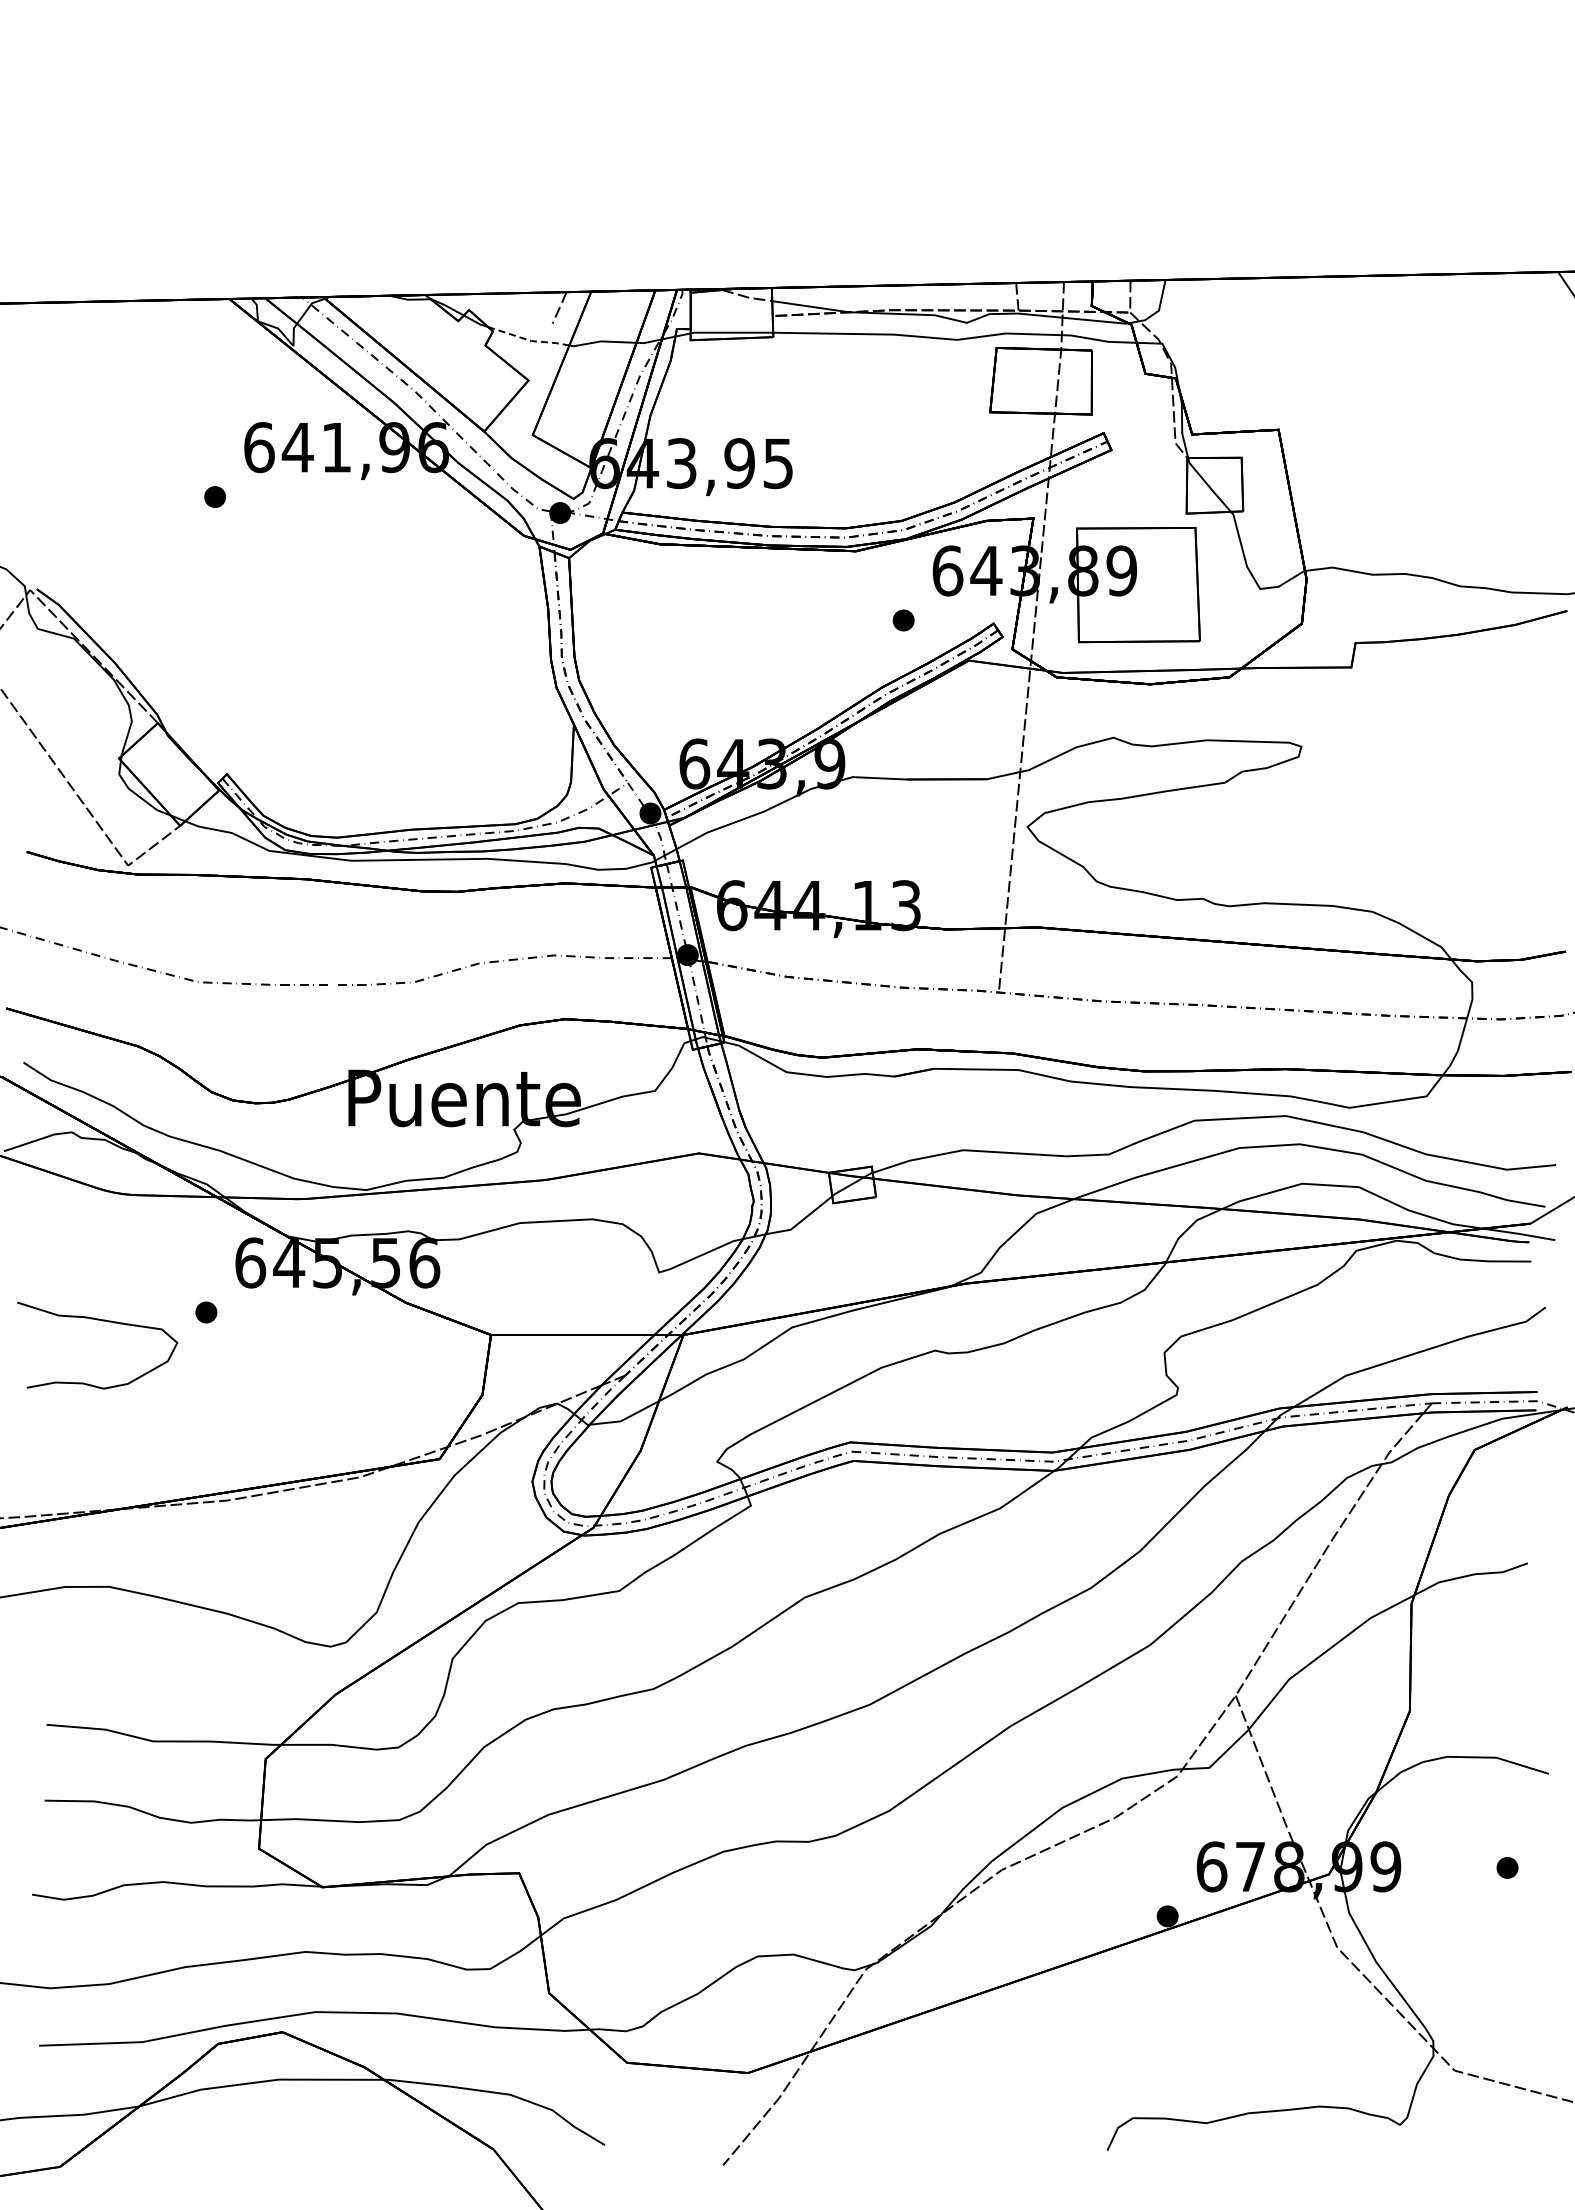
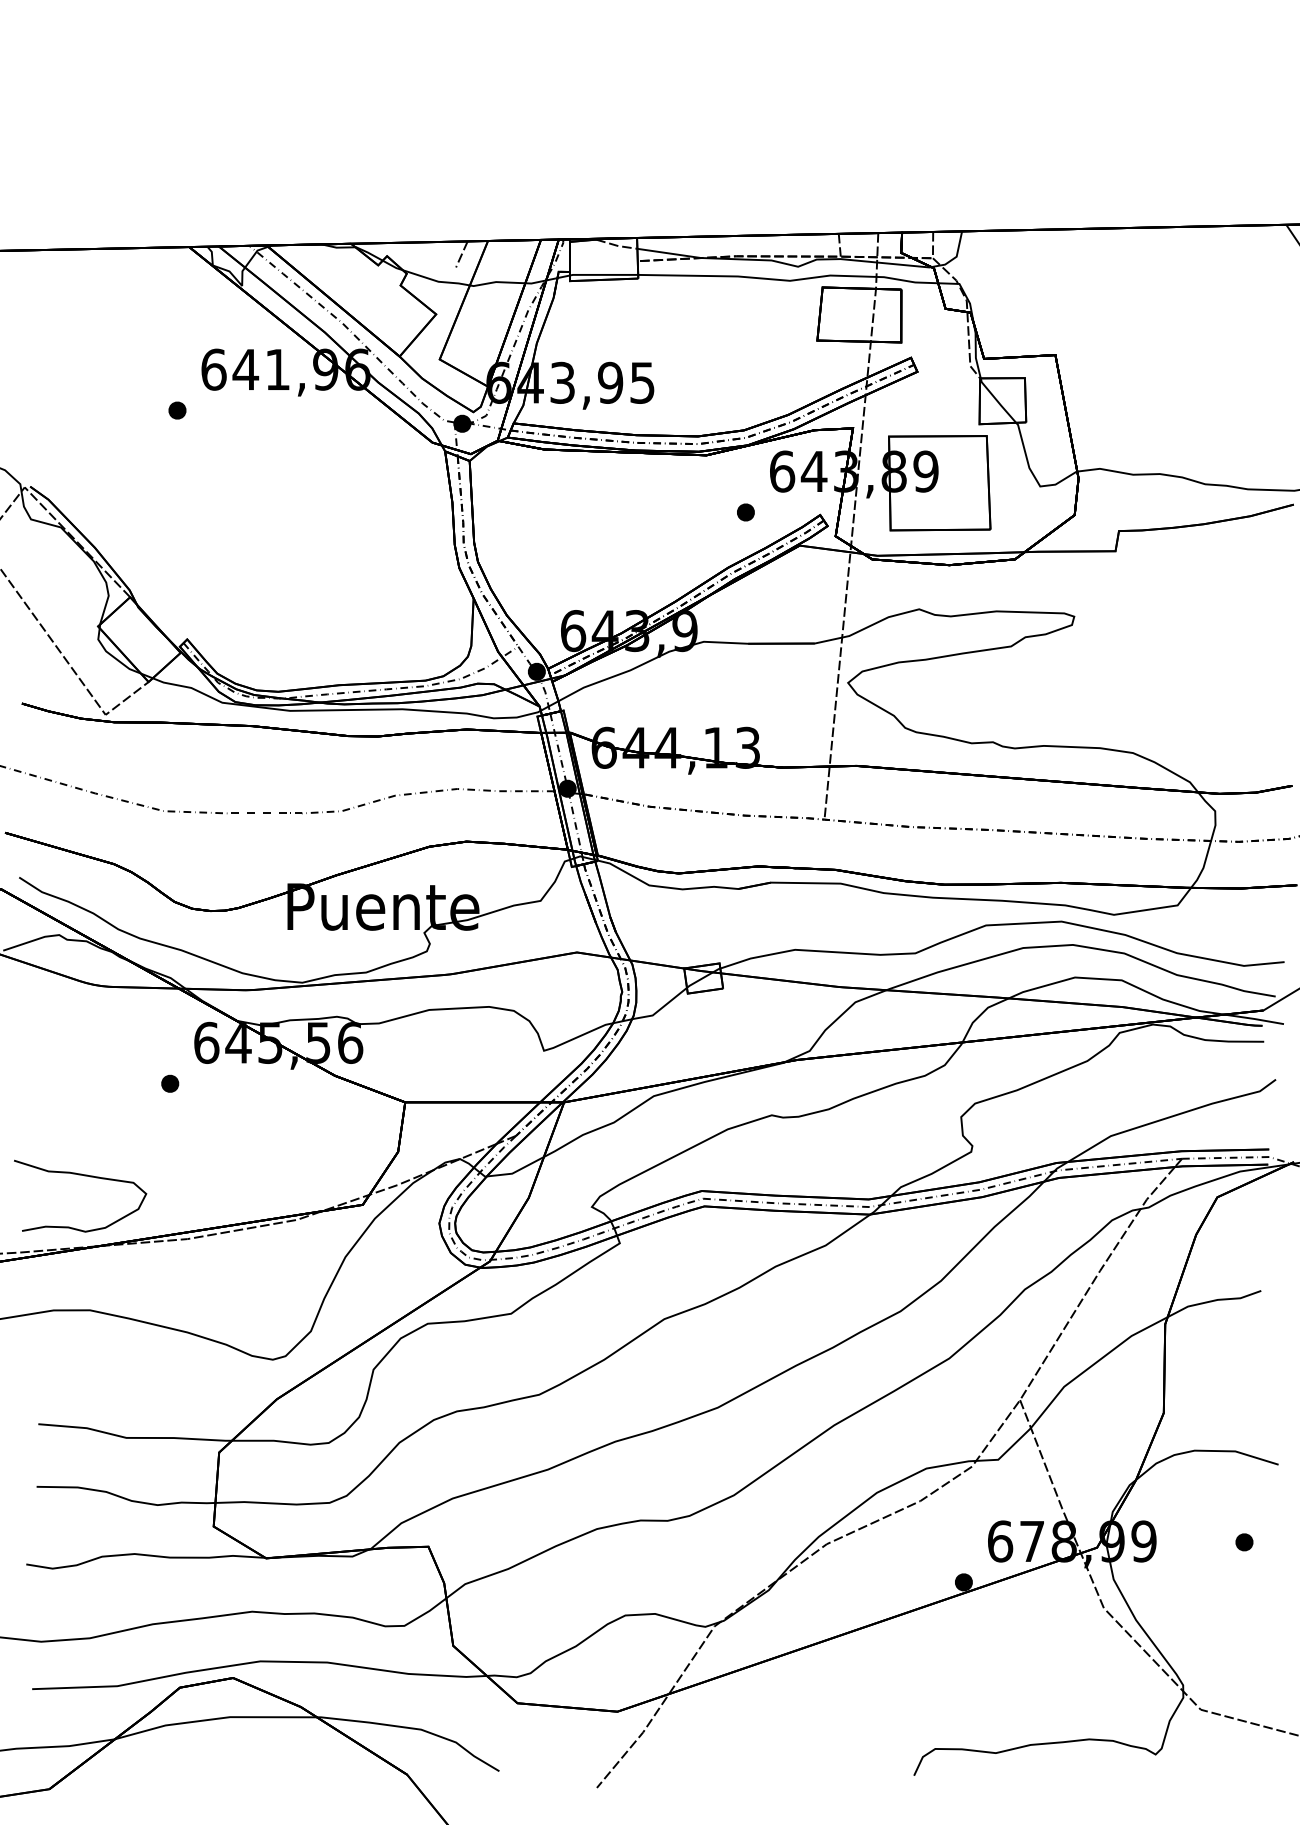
line: (529, 340) -> (436, 281), dashed -> solid
curve: (102, 1321) -> (84, 1176), moved

